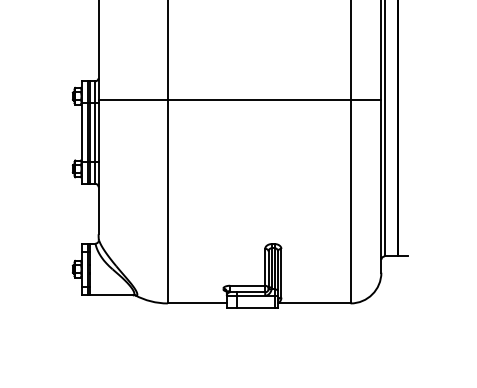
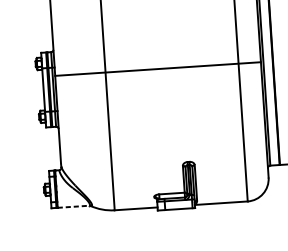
line: (239, 100) -> (157, 69), moved
line: (111, 294) -> (73, 206), solid -> dashed

